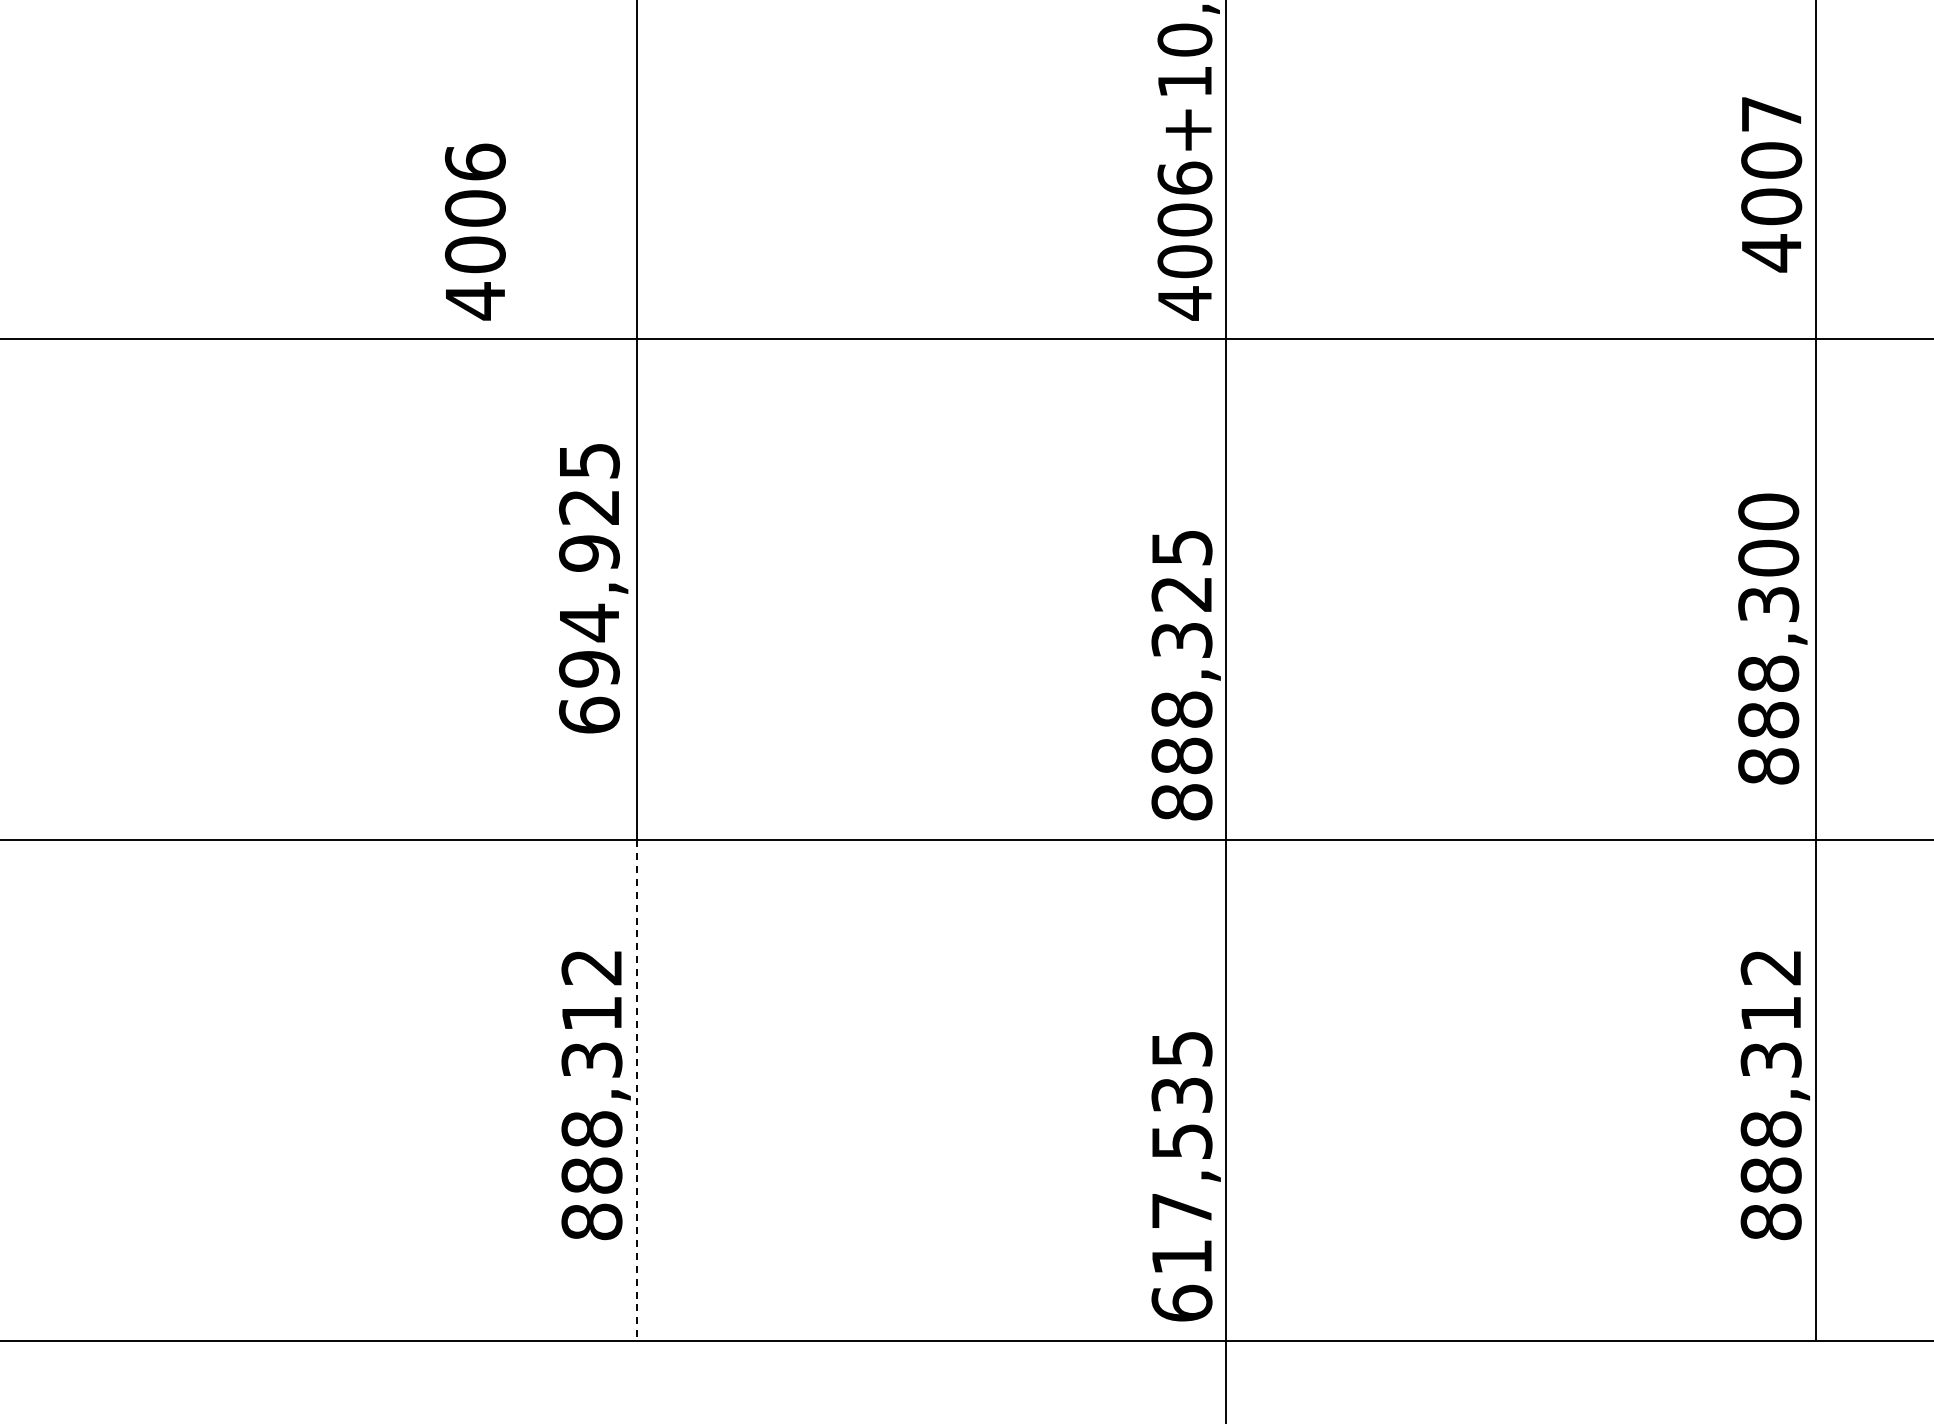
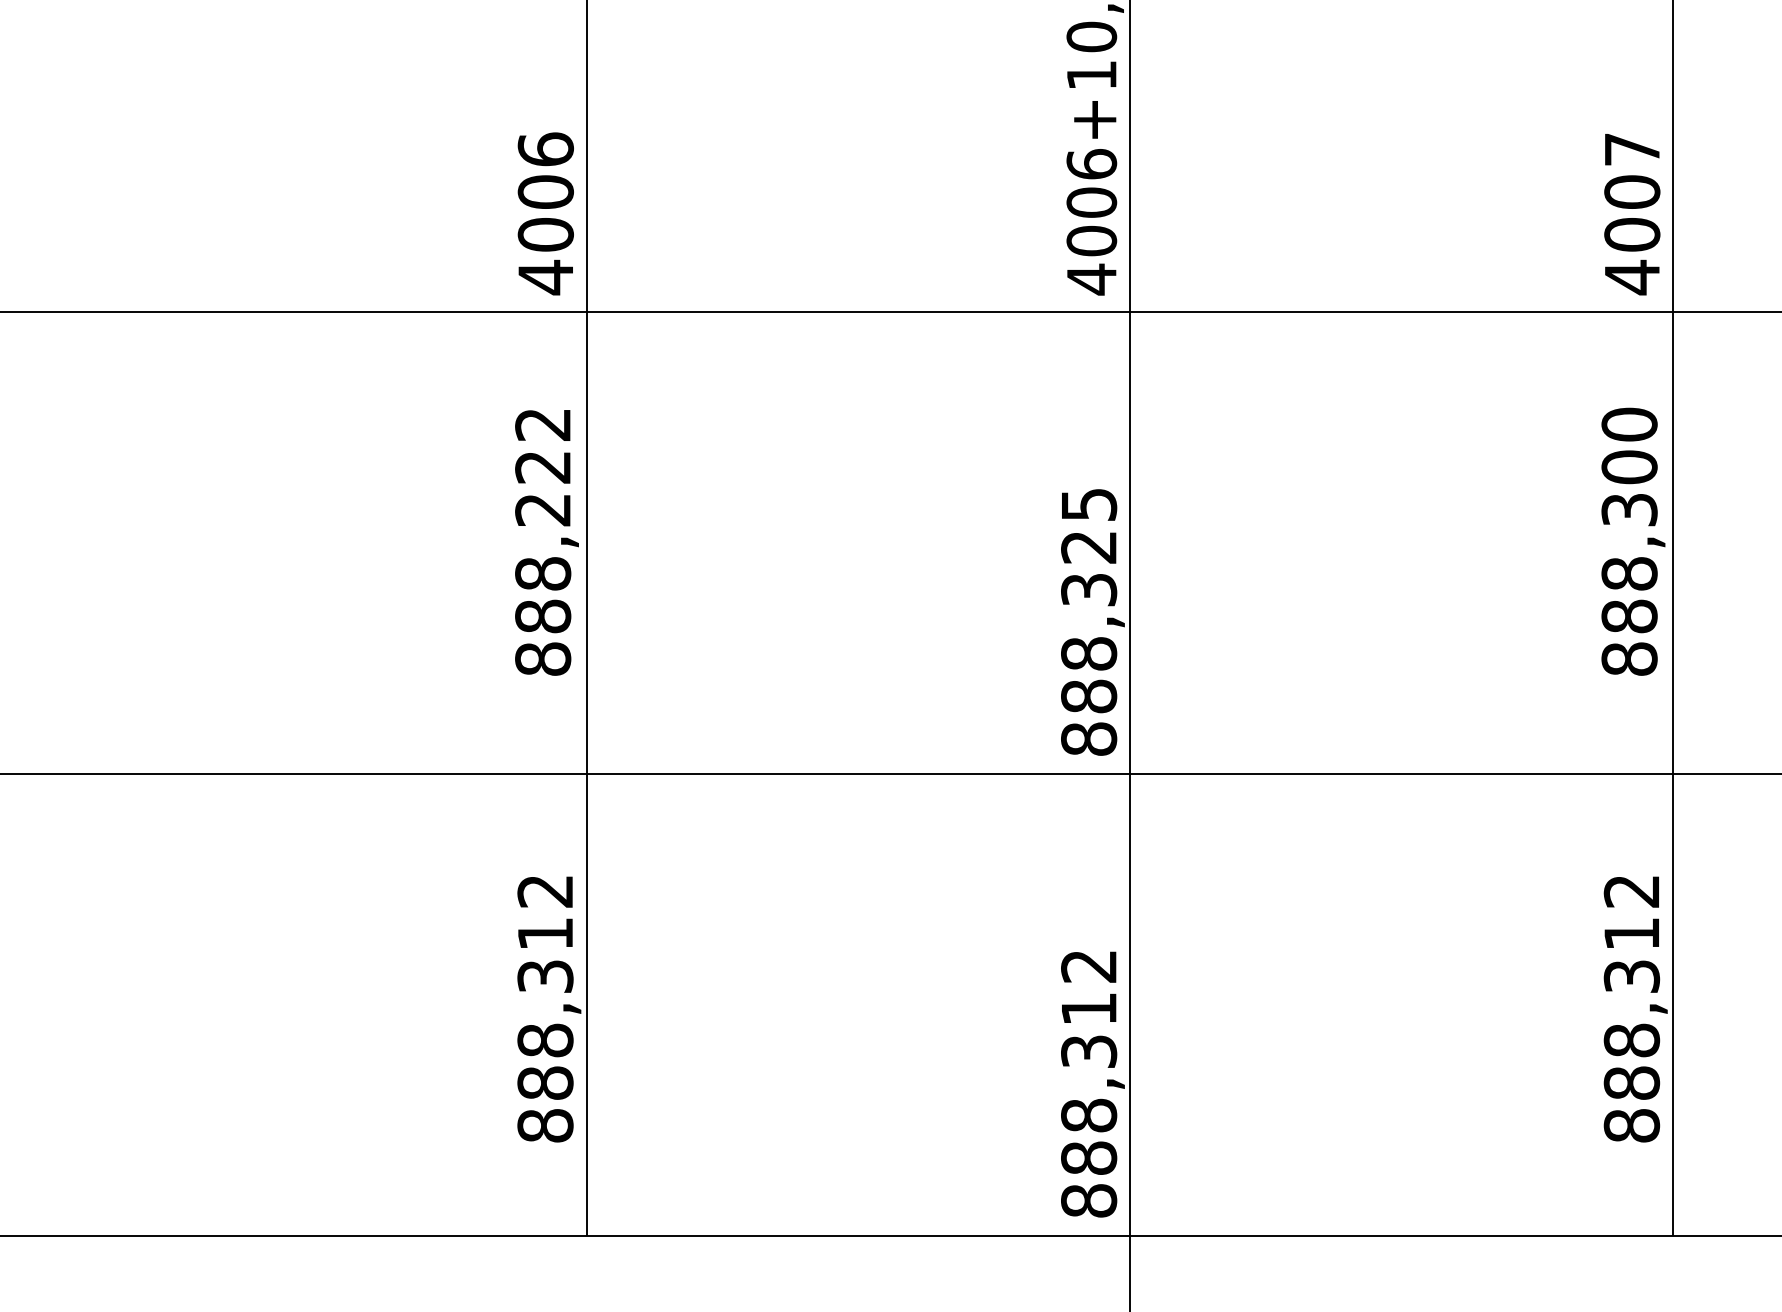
text: (1771, 184) -> (1632, 214), moved
text: (474, 231) -> (545, 213), moved
text: (589, 588) -> (543, 542), 694,925 -> 888,222
text: (1772, 638) -> (1633, 541), moved
line: (636, 1090) -> (586, 1004), dashed -> solid
text: (1181, 1176) -> (1088, 1083), 617,535 -> 888,312

